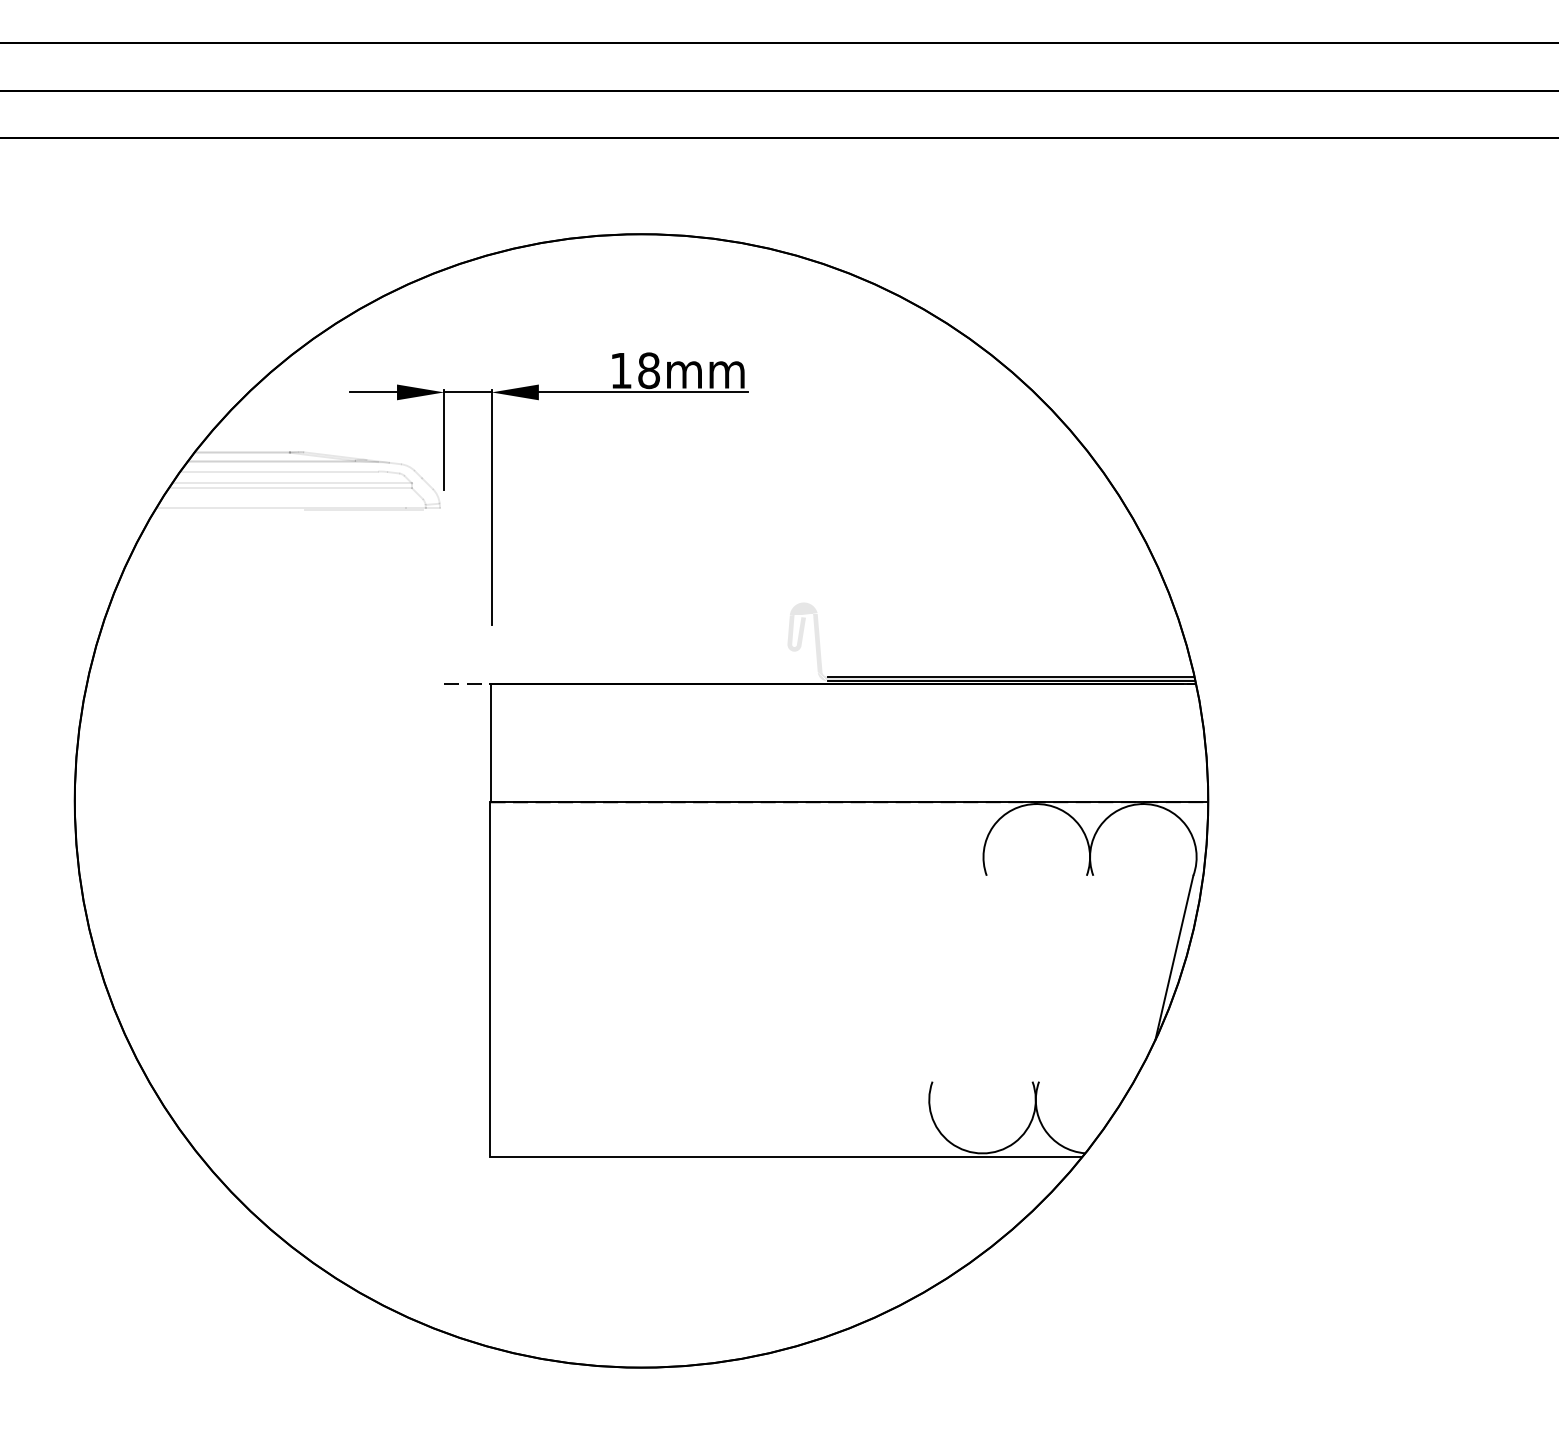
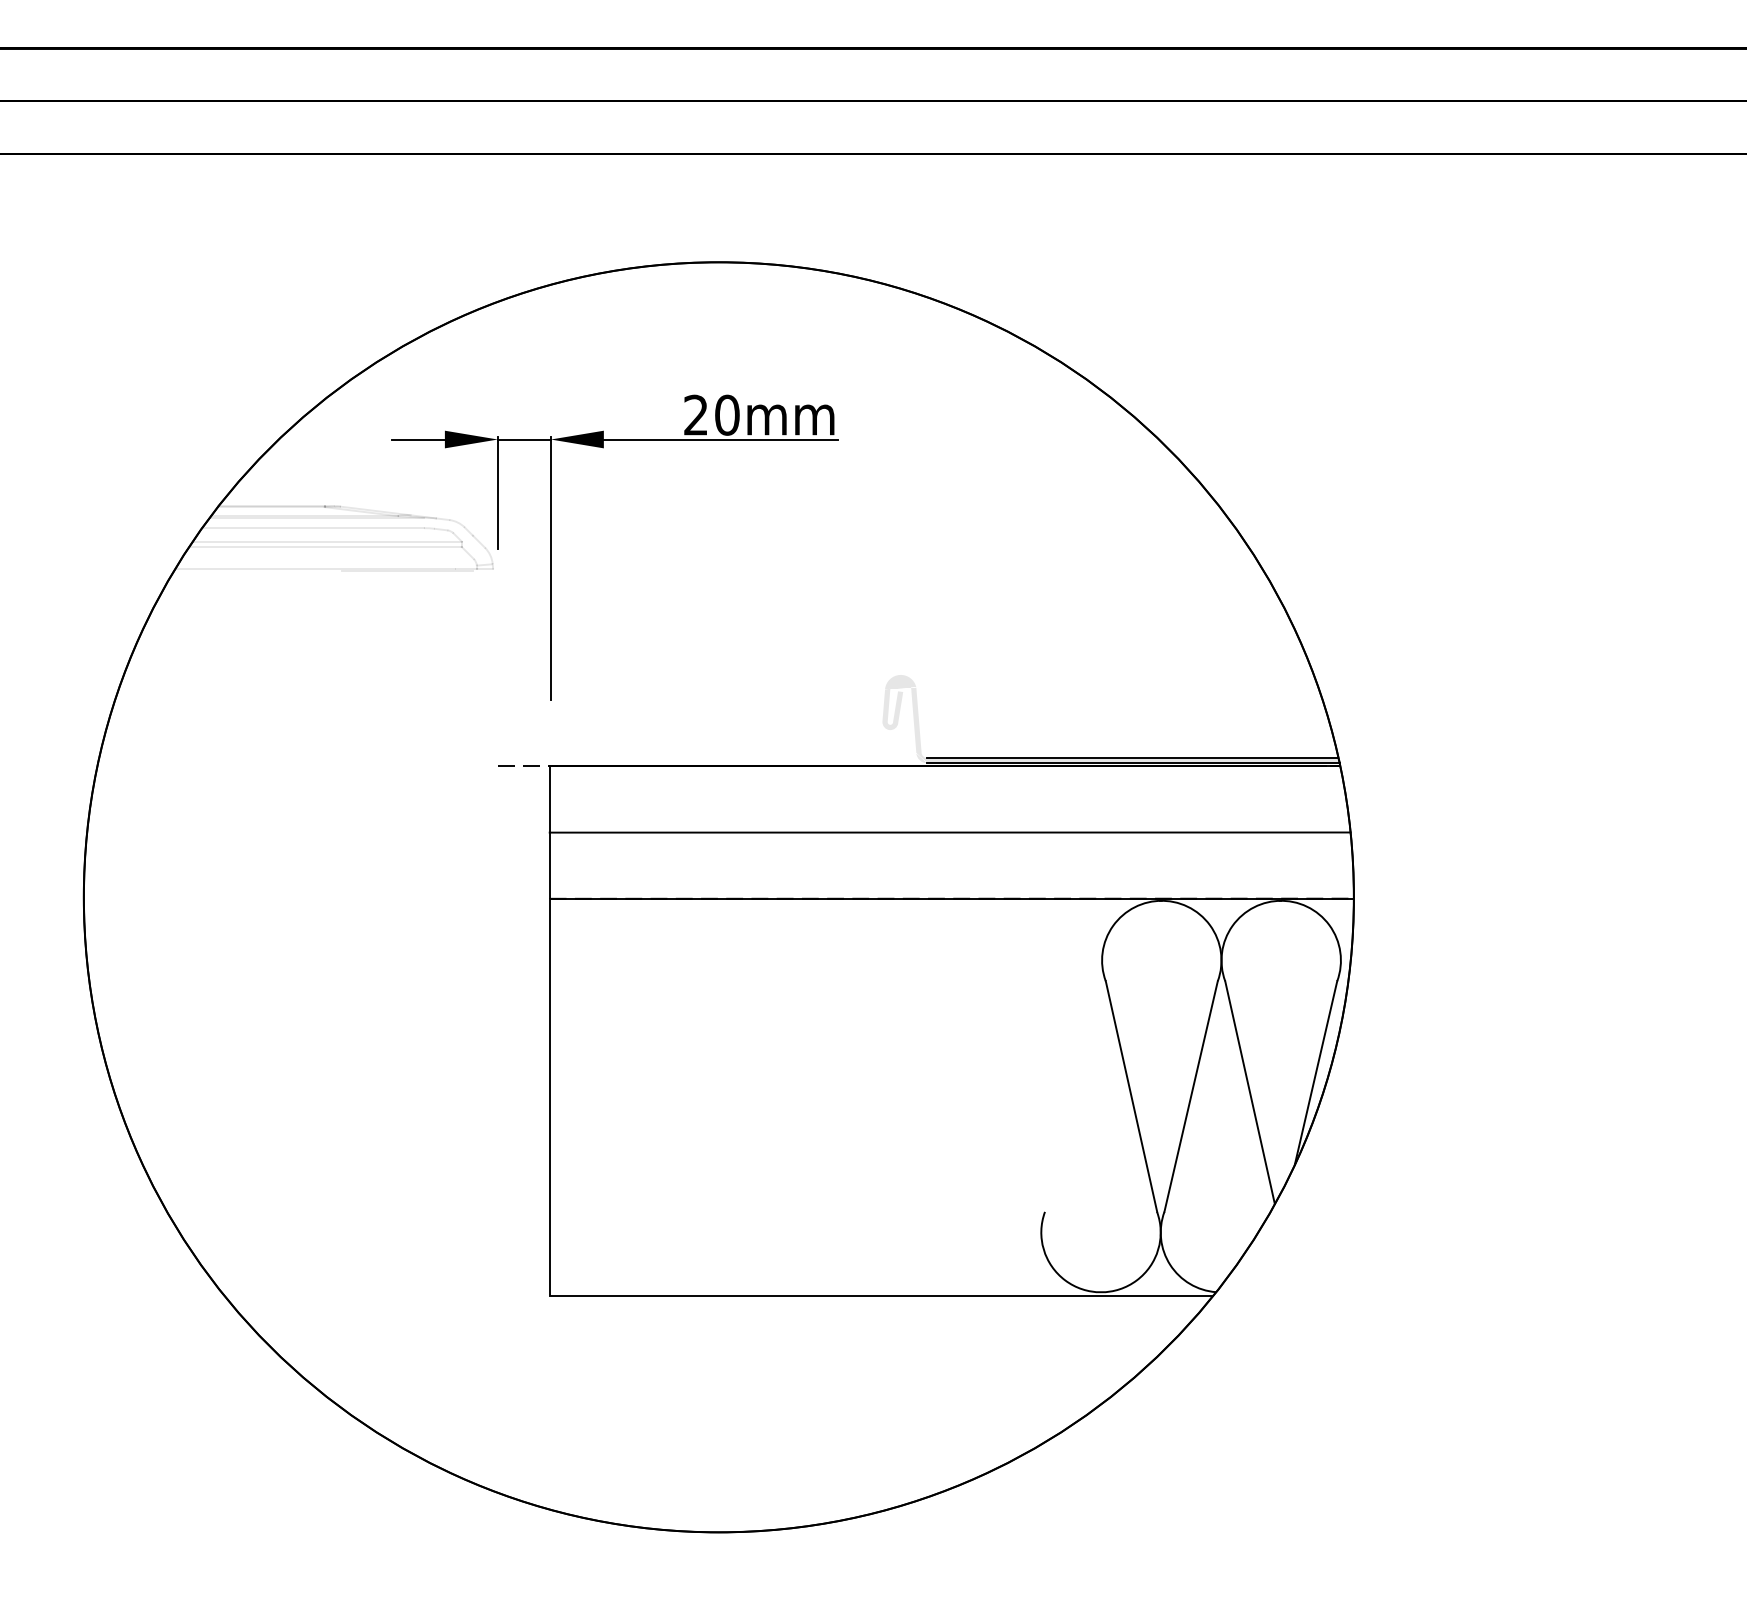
text: (634, 370) -> (711, 414), 18mm -> 20mm
line: (847, 743) -> (949, 832), added
line: (1115, 975) -> (1249, 1092), added
line: (1009, 978) -> (1131, 1096), added
line: (1062, 978) -> (1190, 1096), added

